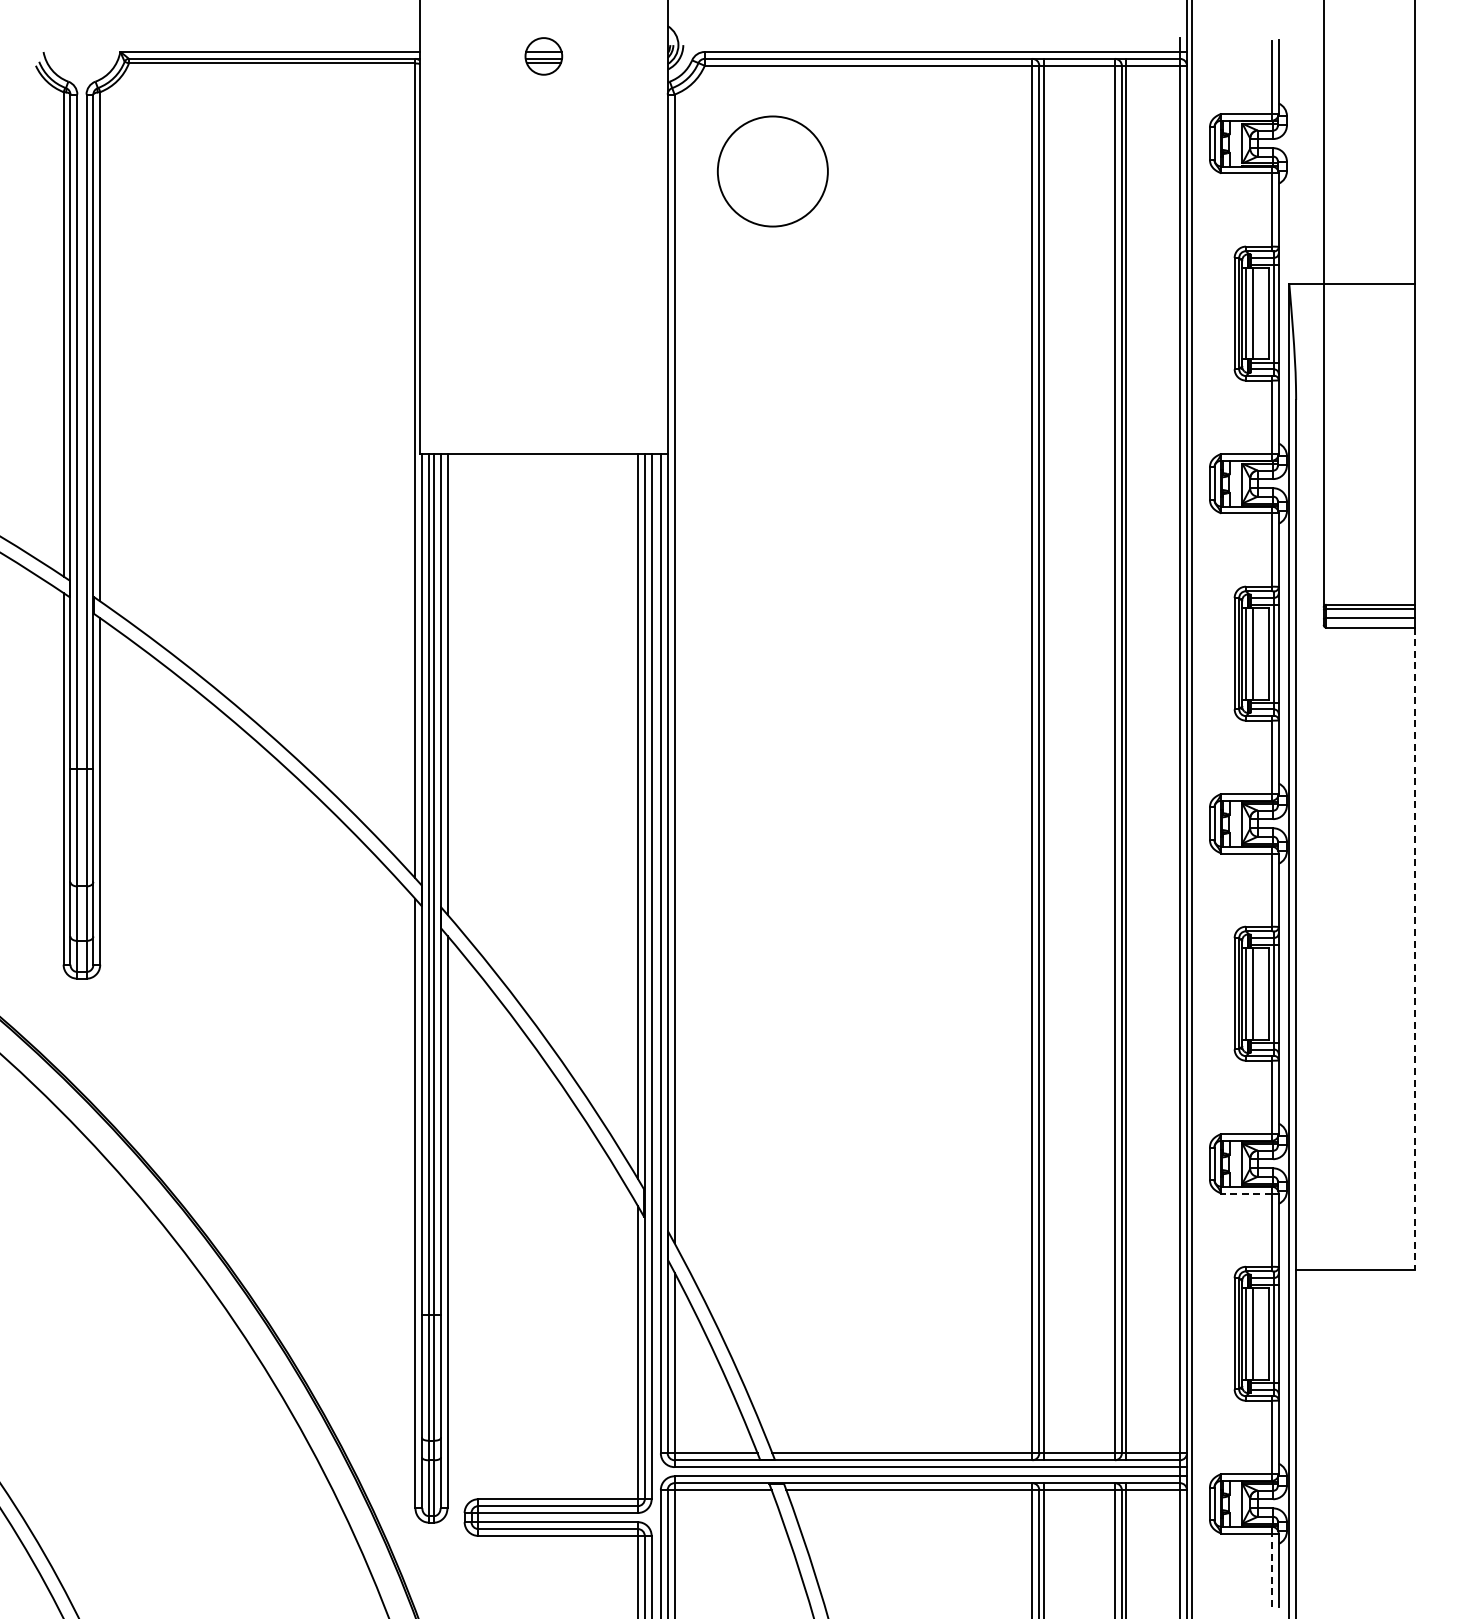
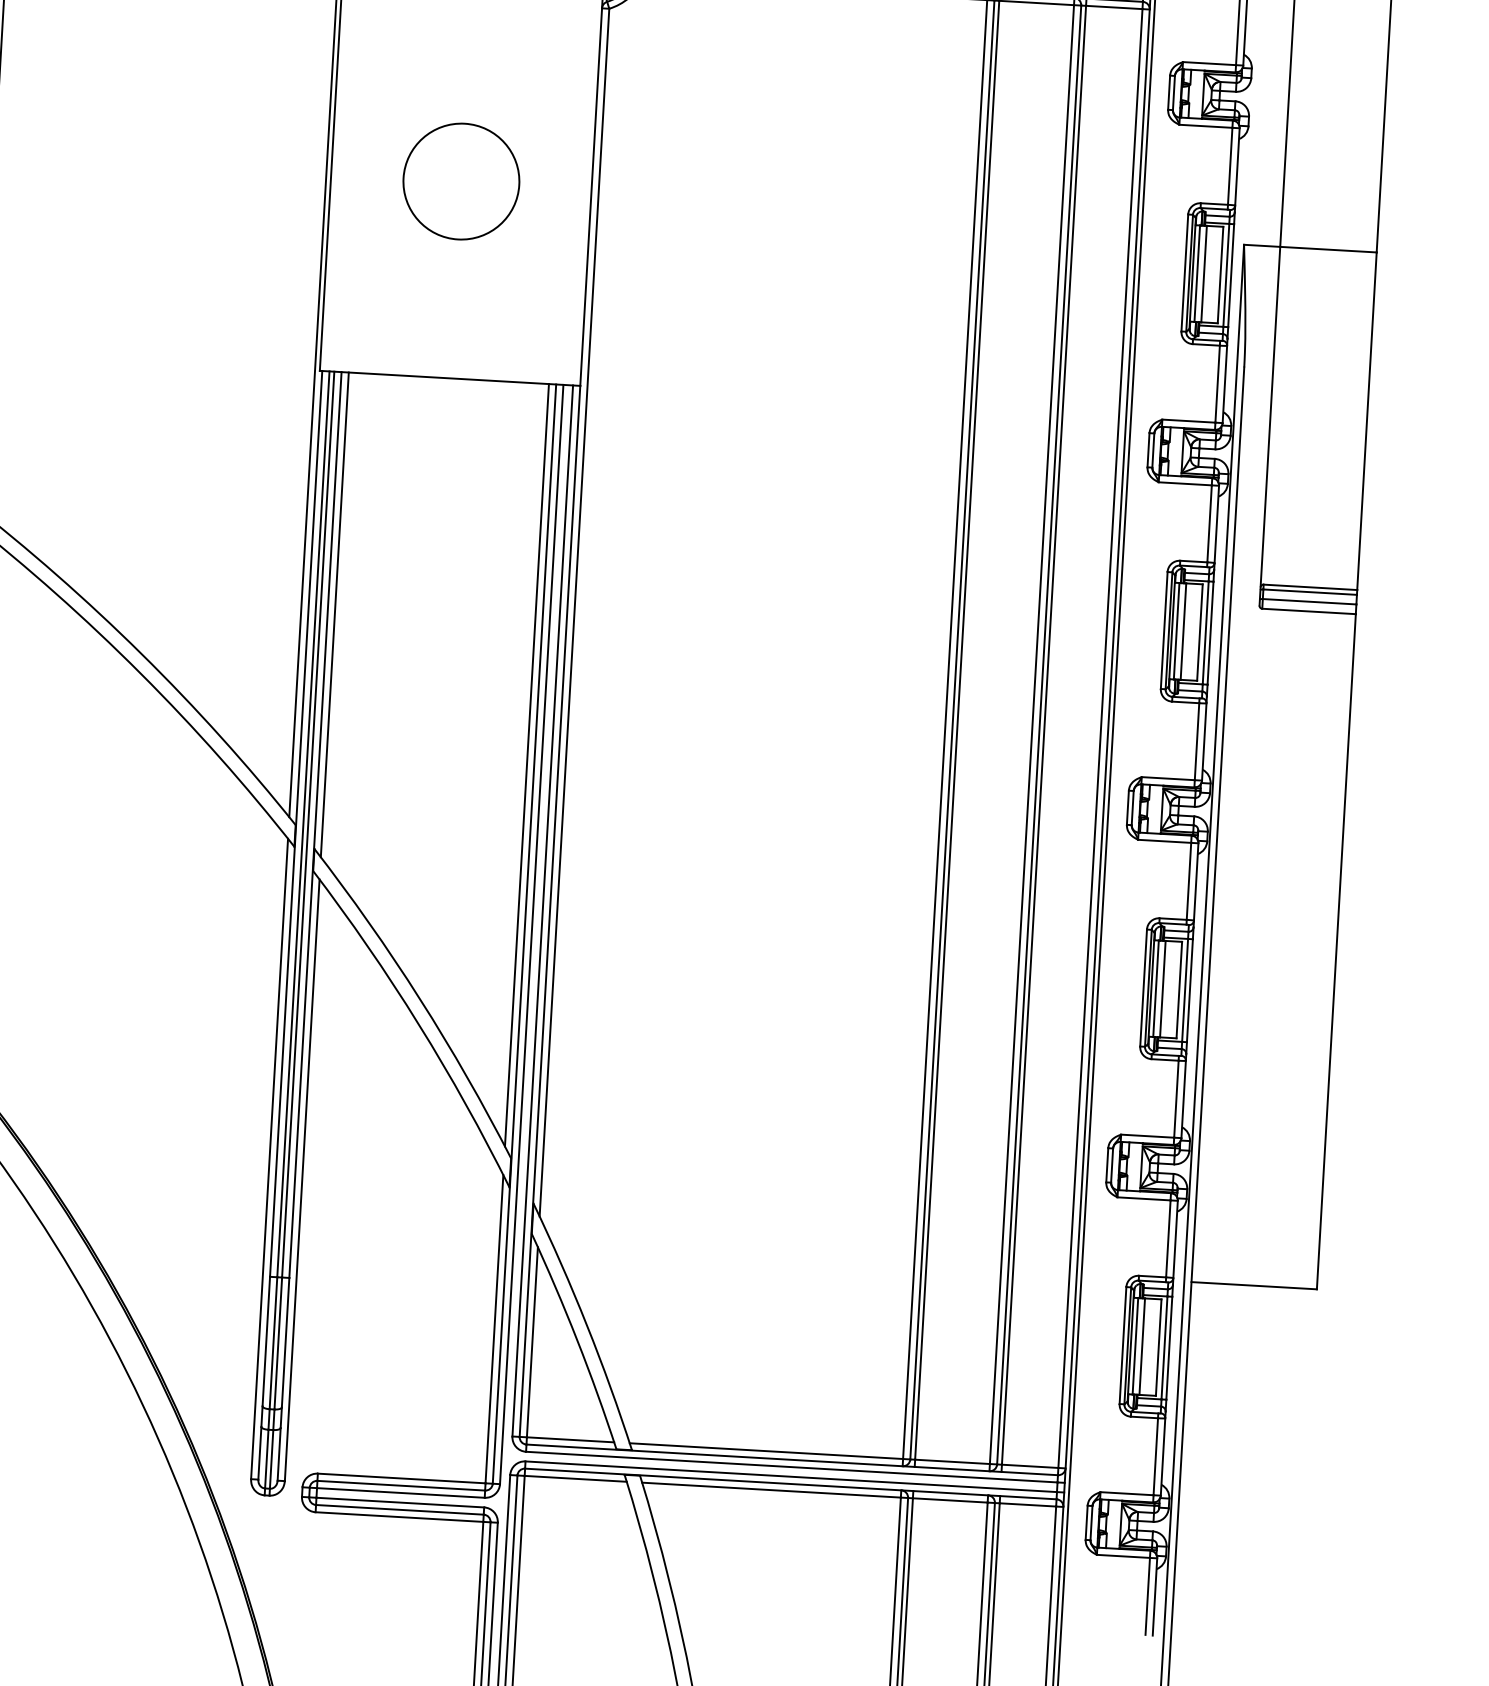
circle: (772, 171) -> (461, 181), moved
line: (1415, 949) -> (1336, 952), dashed -> solid
line: (1246, 1193) -> (1143, 1198), dashed -> solid
line: (1271, 1570) -> (1147, 1596), dashed -> solid

